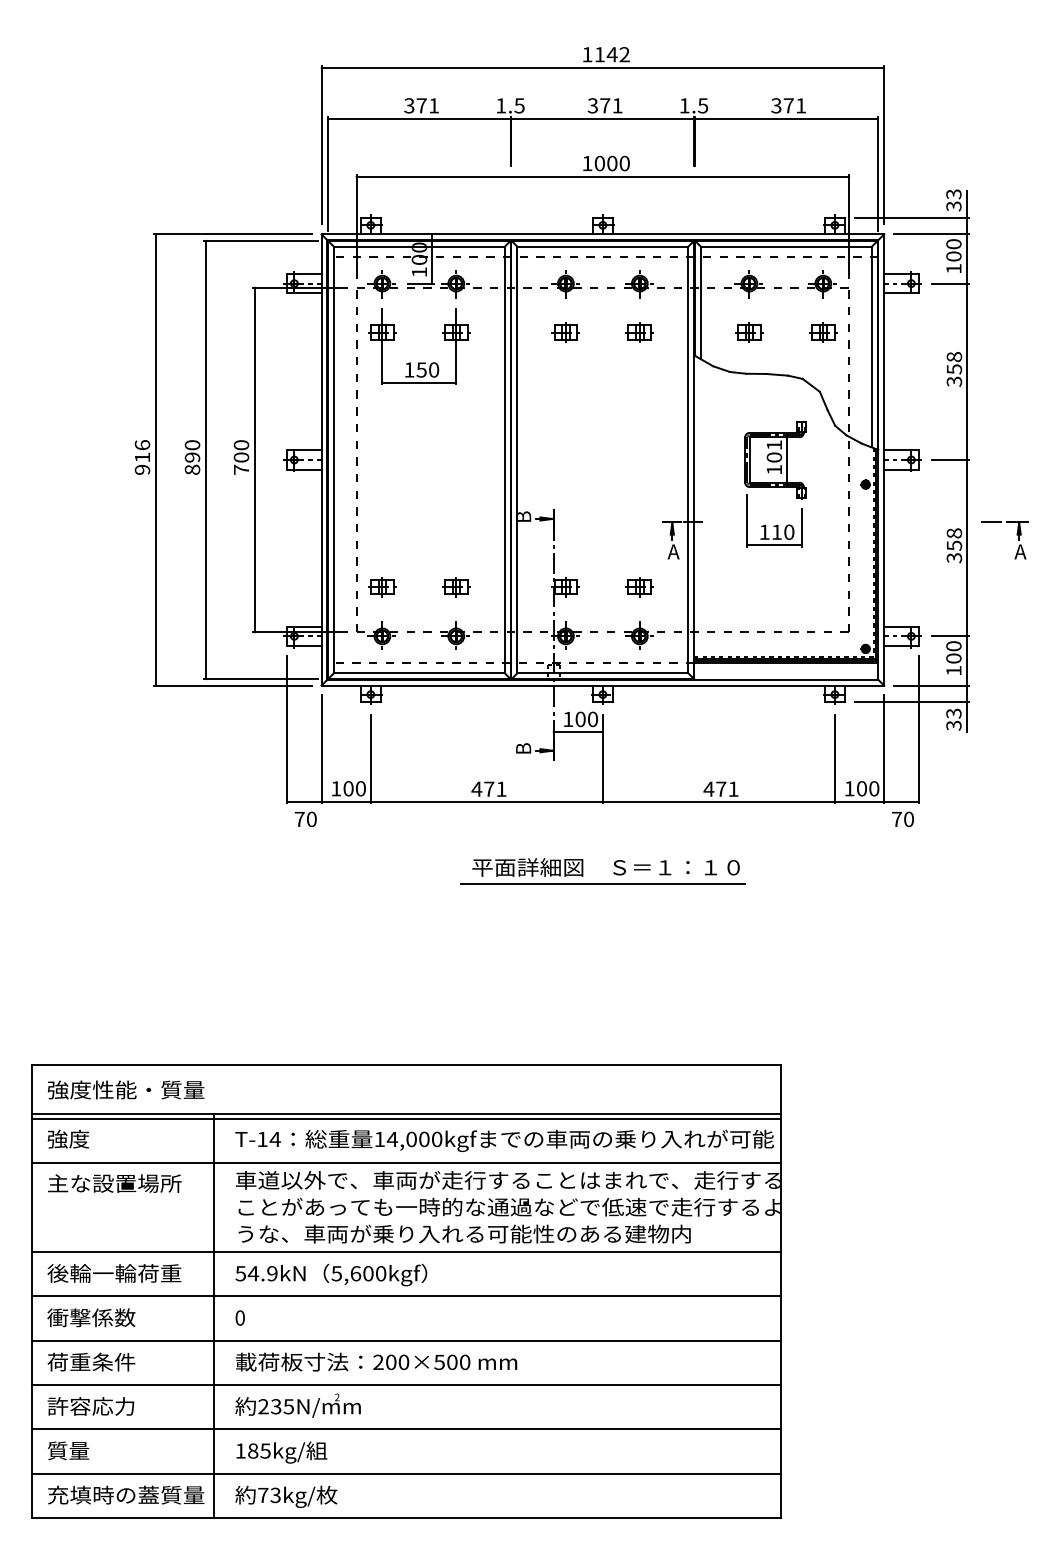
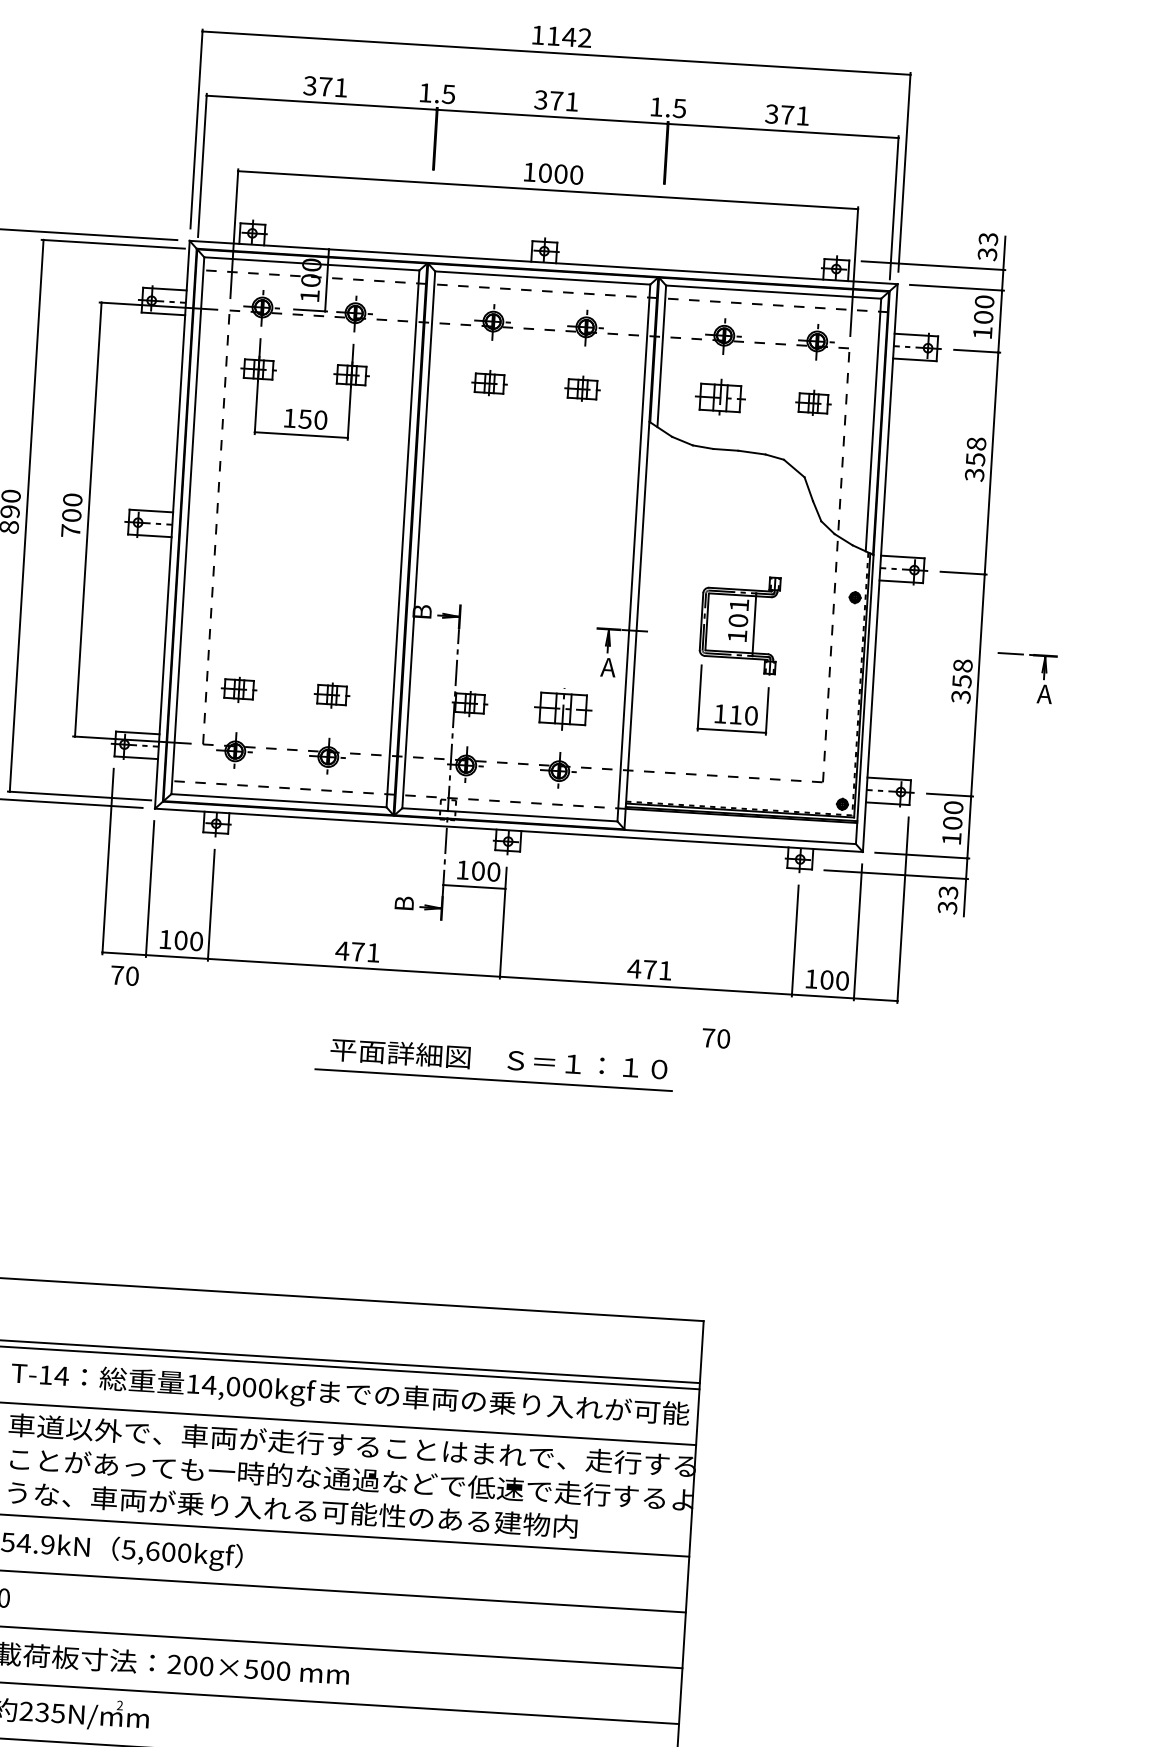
part: (749, 332) -> (720, 397), size x1.4
part: (775, 484) -> (737, 654), moved
part: (639, 587) -> (562, 709), size x1.6
text: (902, 819) -> (715, 1038), moved

